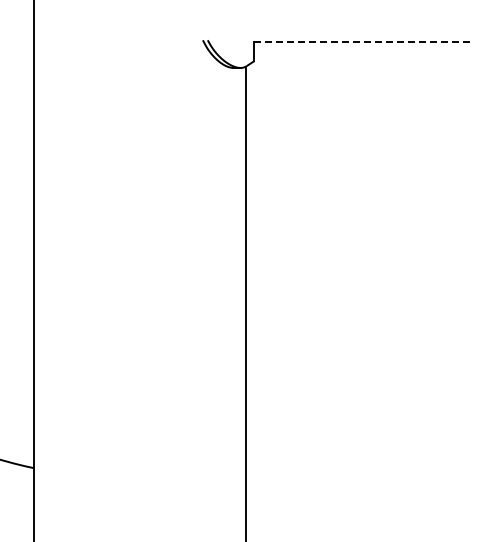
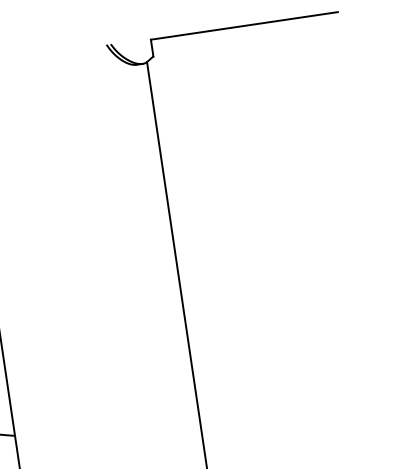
line: (362, 41) -> (244, 25), dashed -> solid

